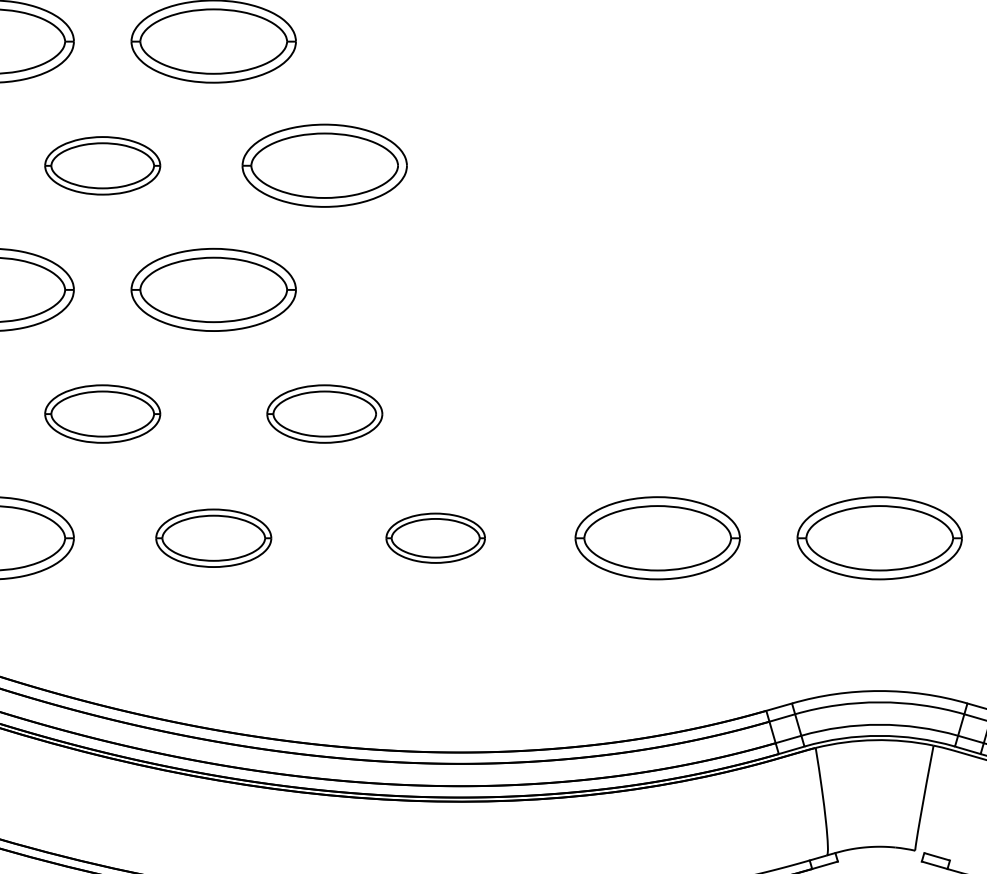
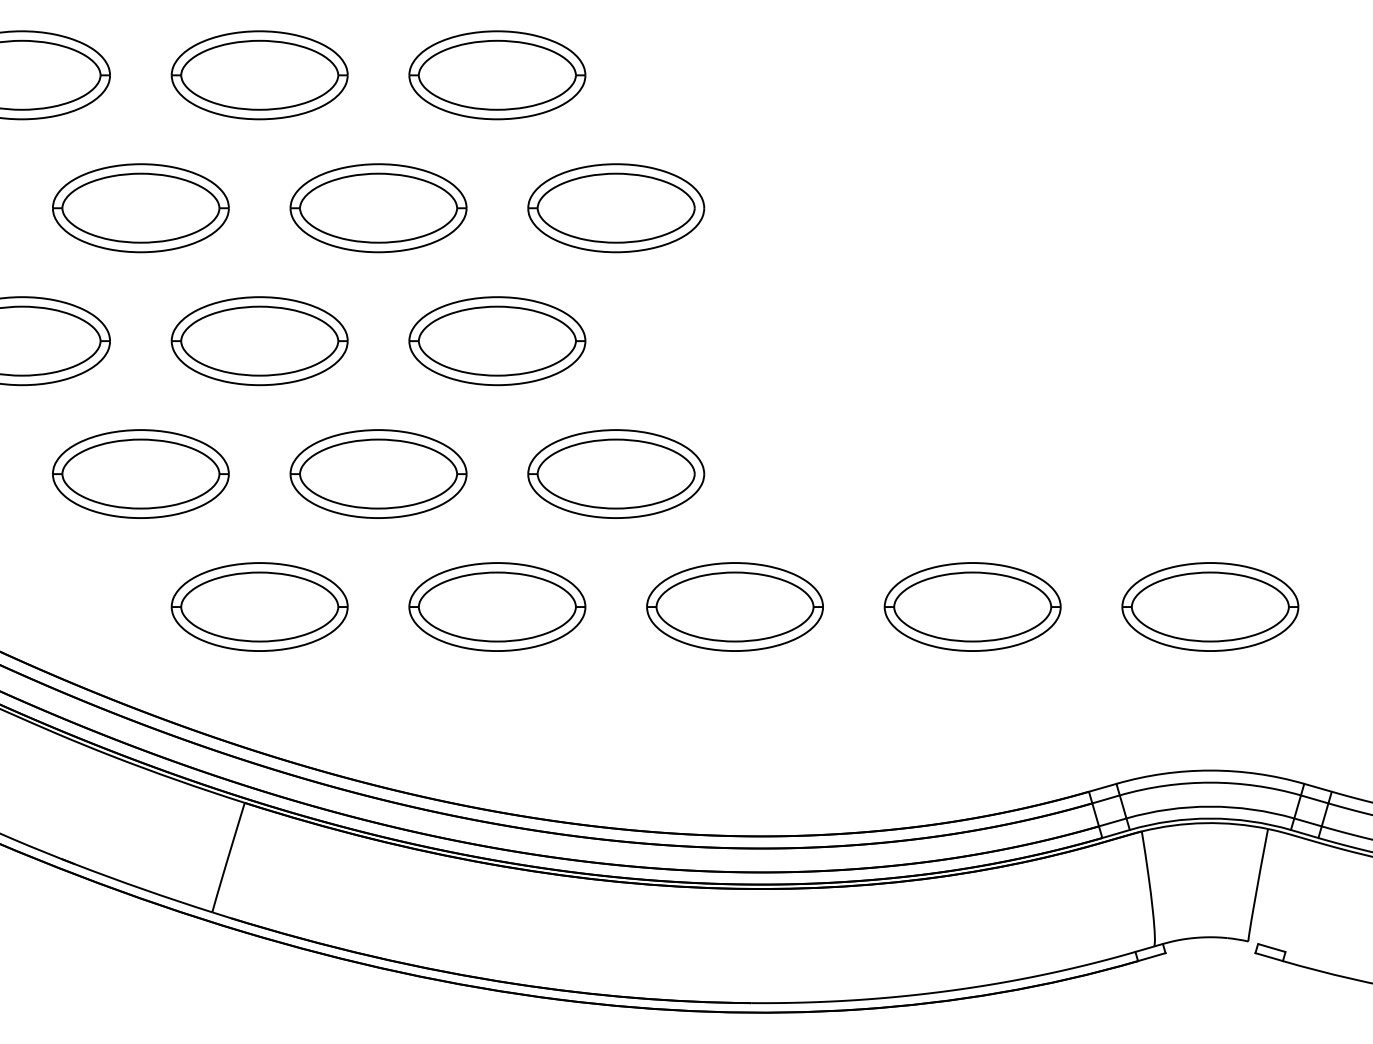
part: (102, 166) -> (378, 208), size x1.43
part: (102, 413) -> (378, 473), size x1.43
part: (324, 413) -> (616, 473), size x1.43
part: (213, 537) -> (497, 606), size x1.43
part: (435, 537) -> (734, 606), size x1.67

